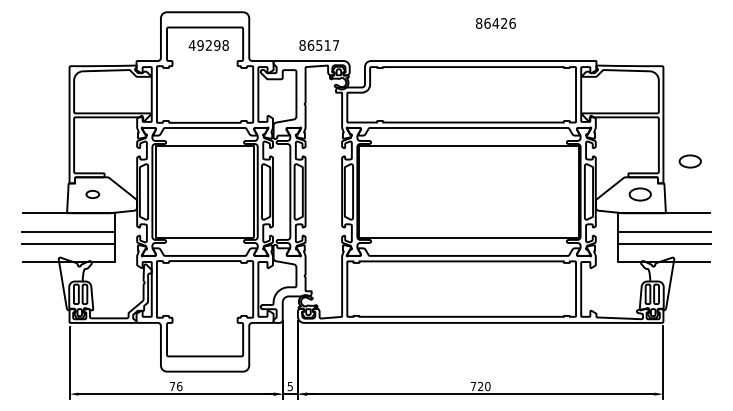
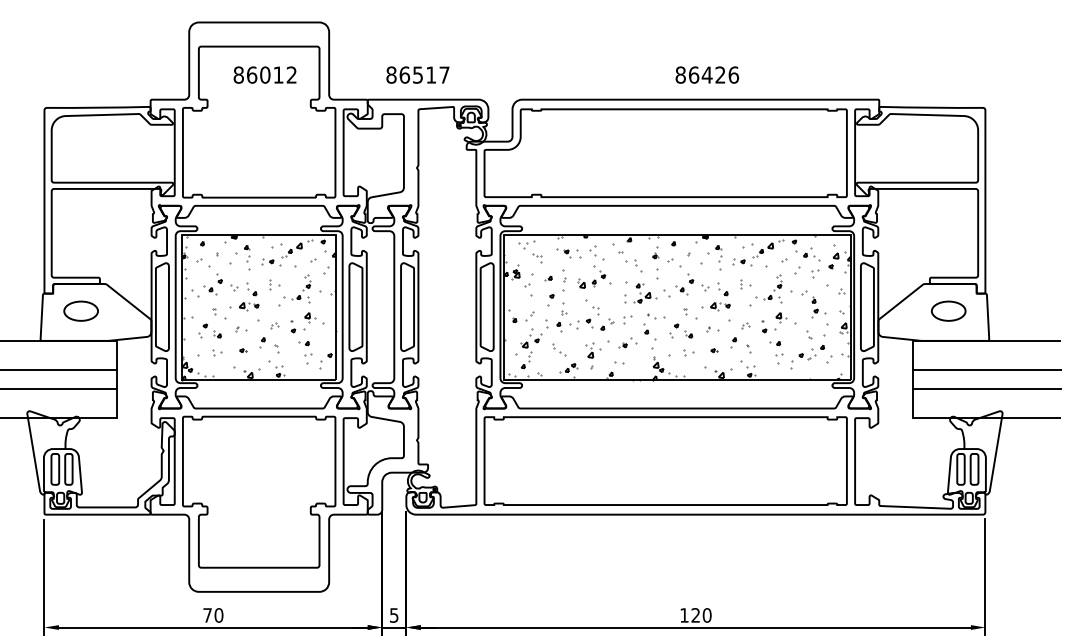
text: (495, 23) -> (706, 75), moved
text: (208, 45) -> (264, 75), 49298 -> 86012
text: (319, 45) -> (418, 75), moved
part: (689, 161) -> (1026, 258), removed
hatch: (204, 191) -> (258, 306), added
hatch: (468, 191) -> (676, 306), added
part: (92, 194) -> (80, 311), size x1.67
text: (179, 385) -> (218, 613), 76 -> 70
text: (473, 386) -> (684, 615), 720 -> 120

